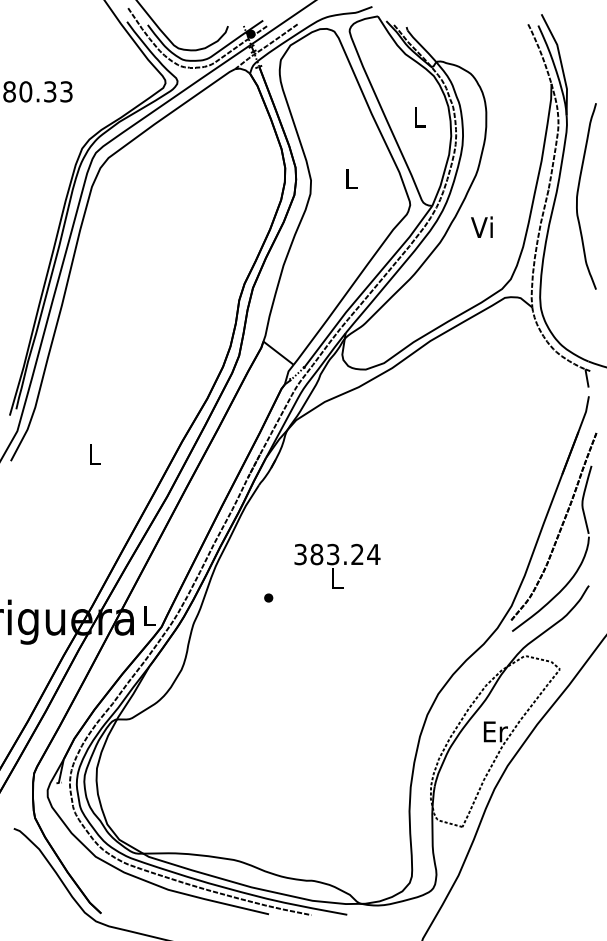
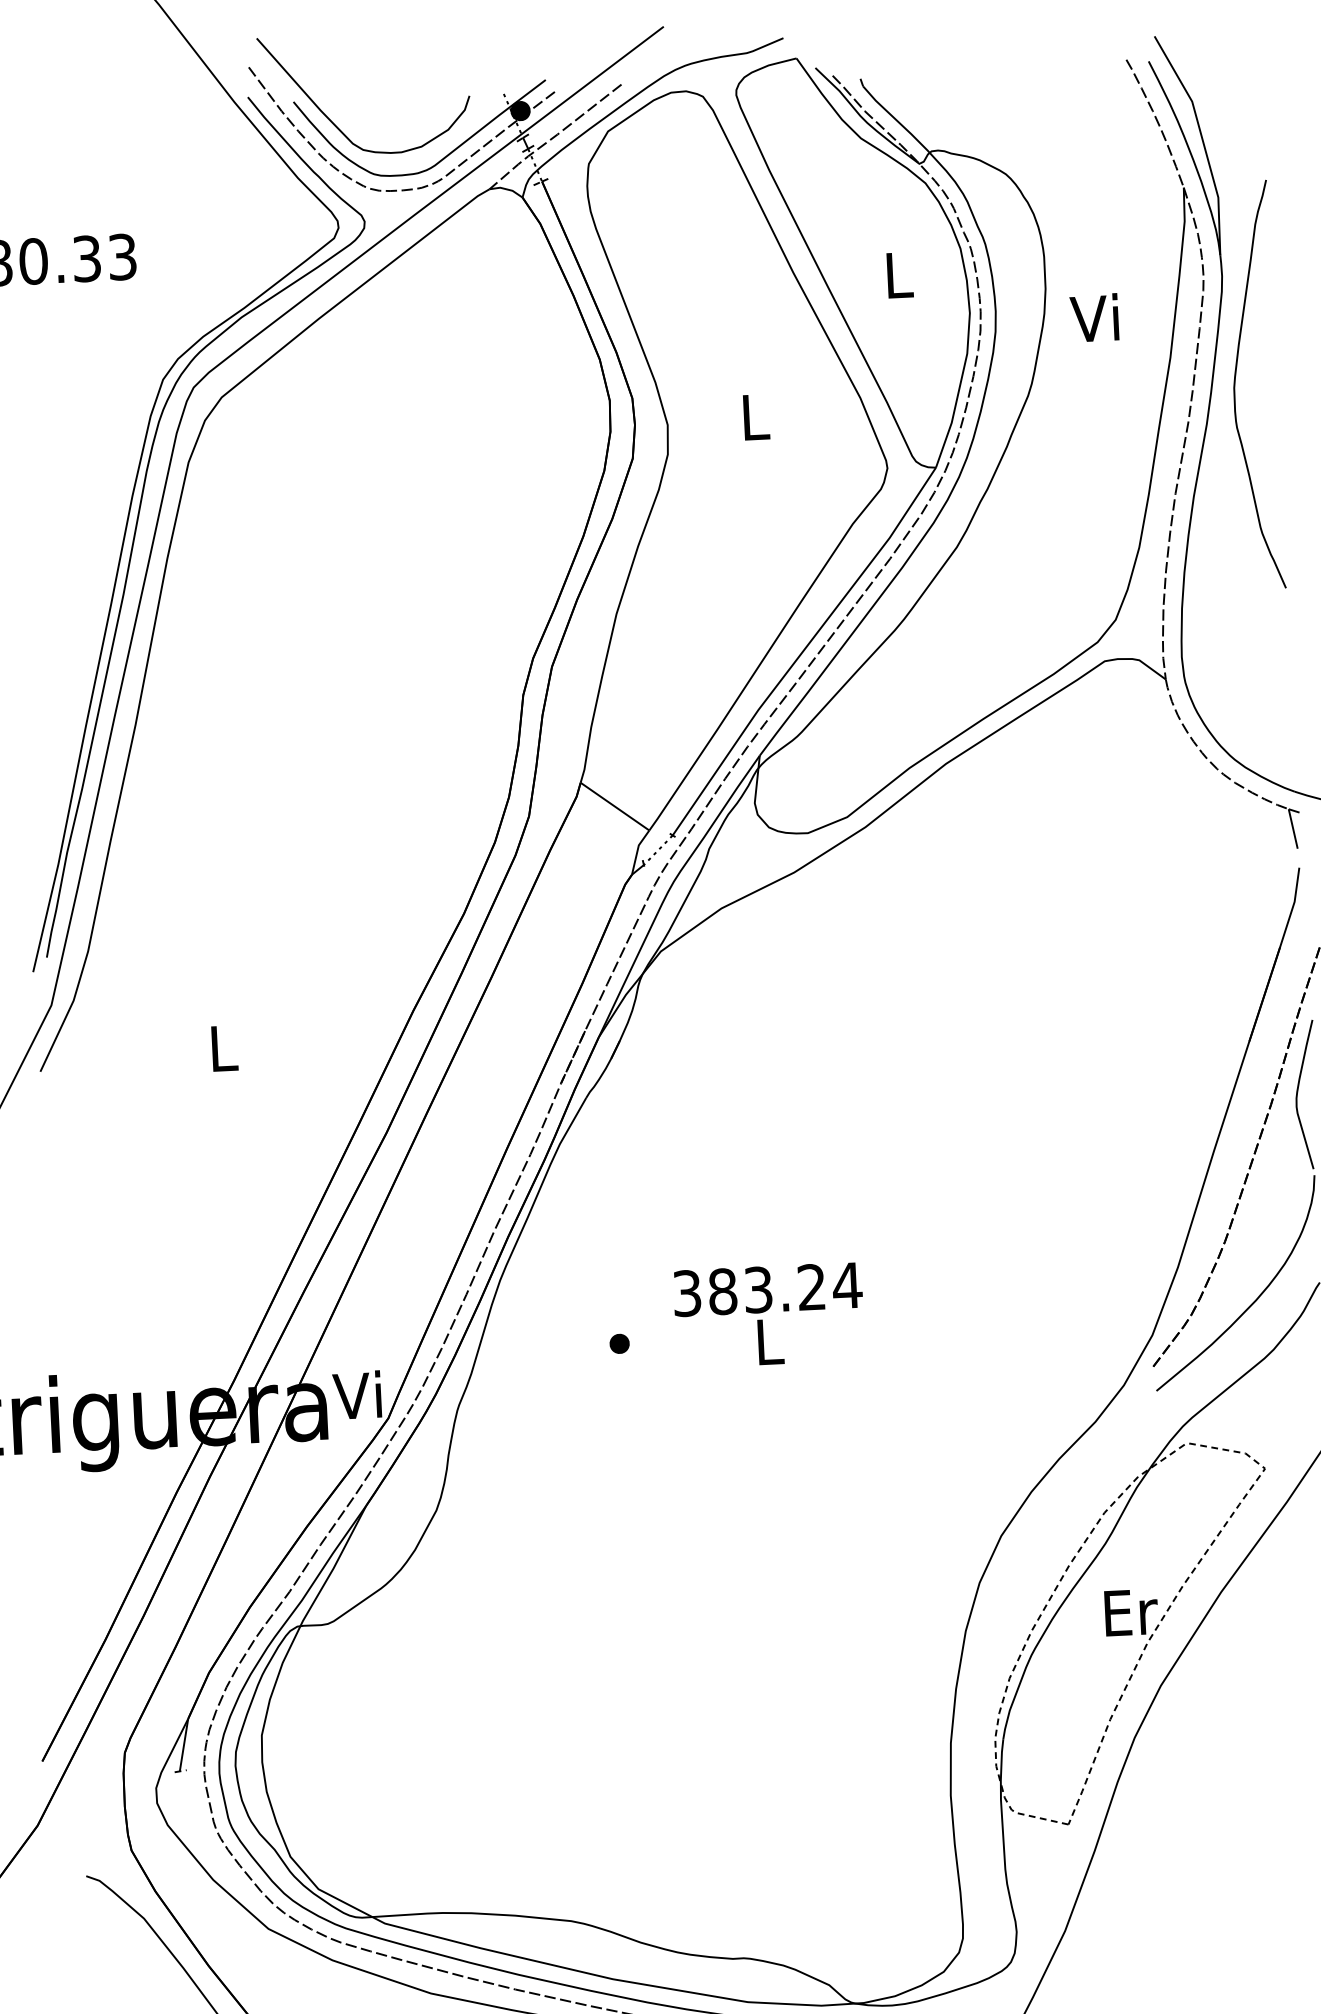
curve: (578, 195) -> (1237, 383), moved
text: (481, 226) -> (1093, 316), moved
text: (337, 565) -> (769, 1313), moved
text: (147, 615) -> (356, 1395), L -> Vi

